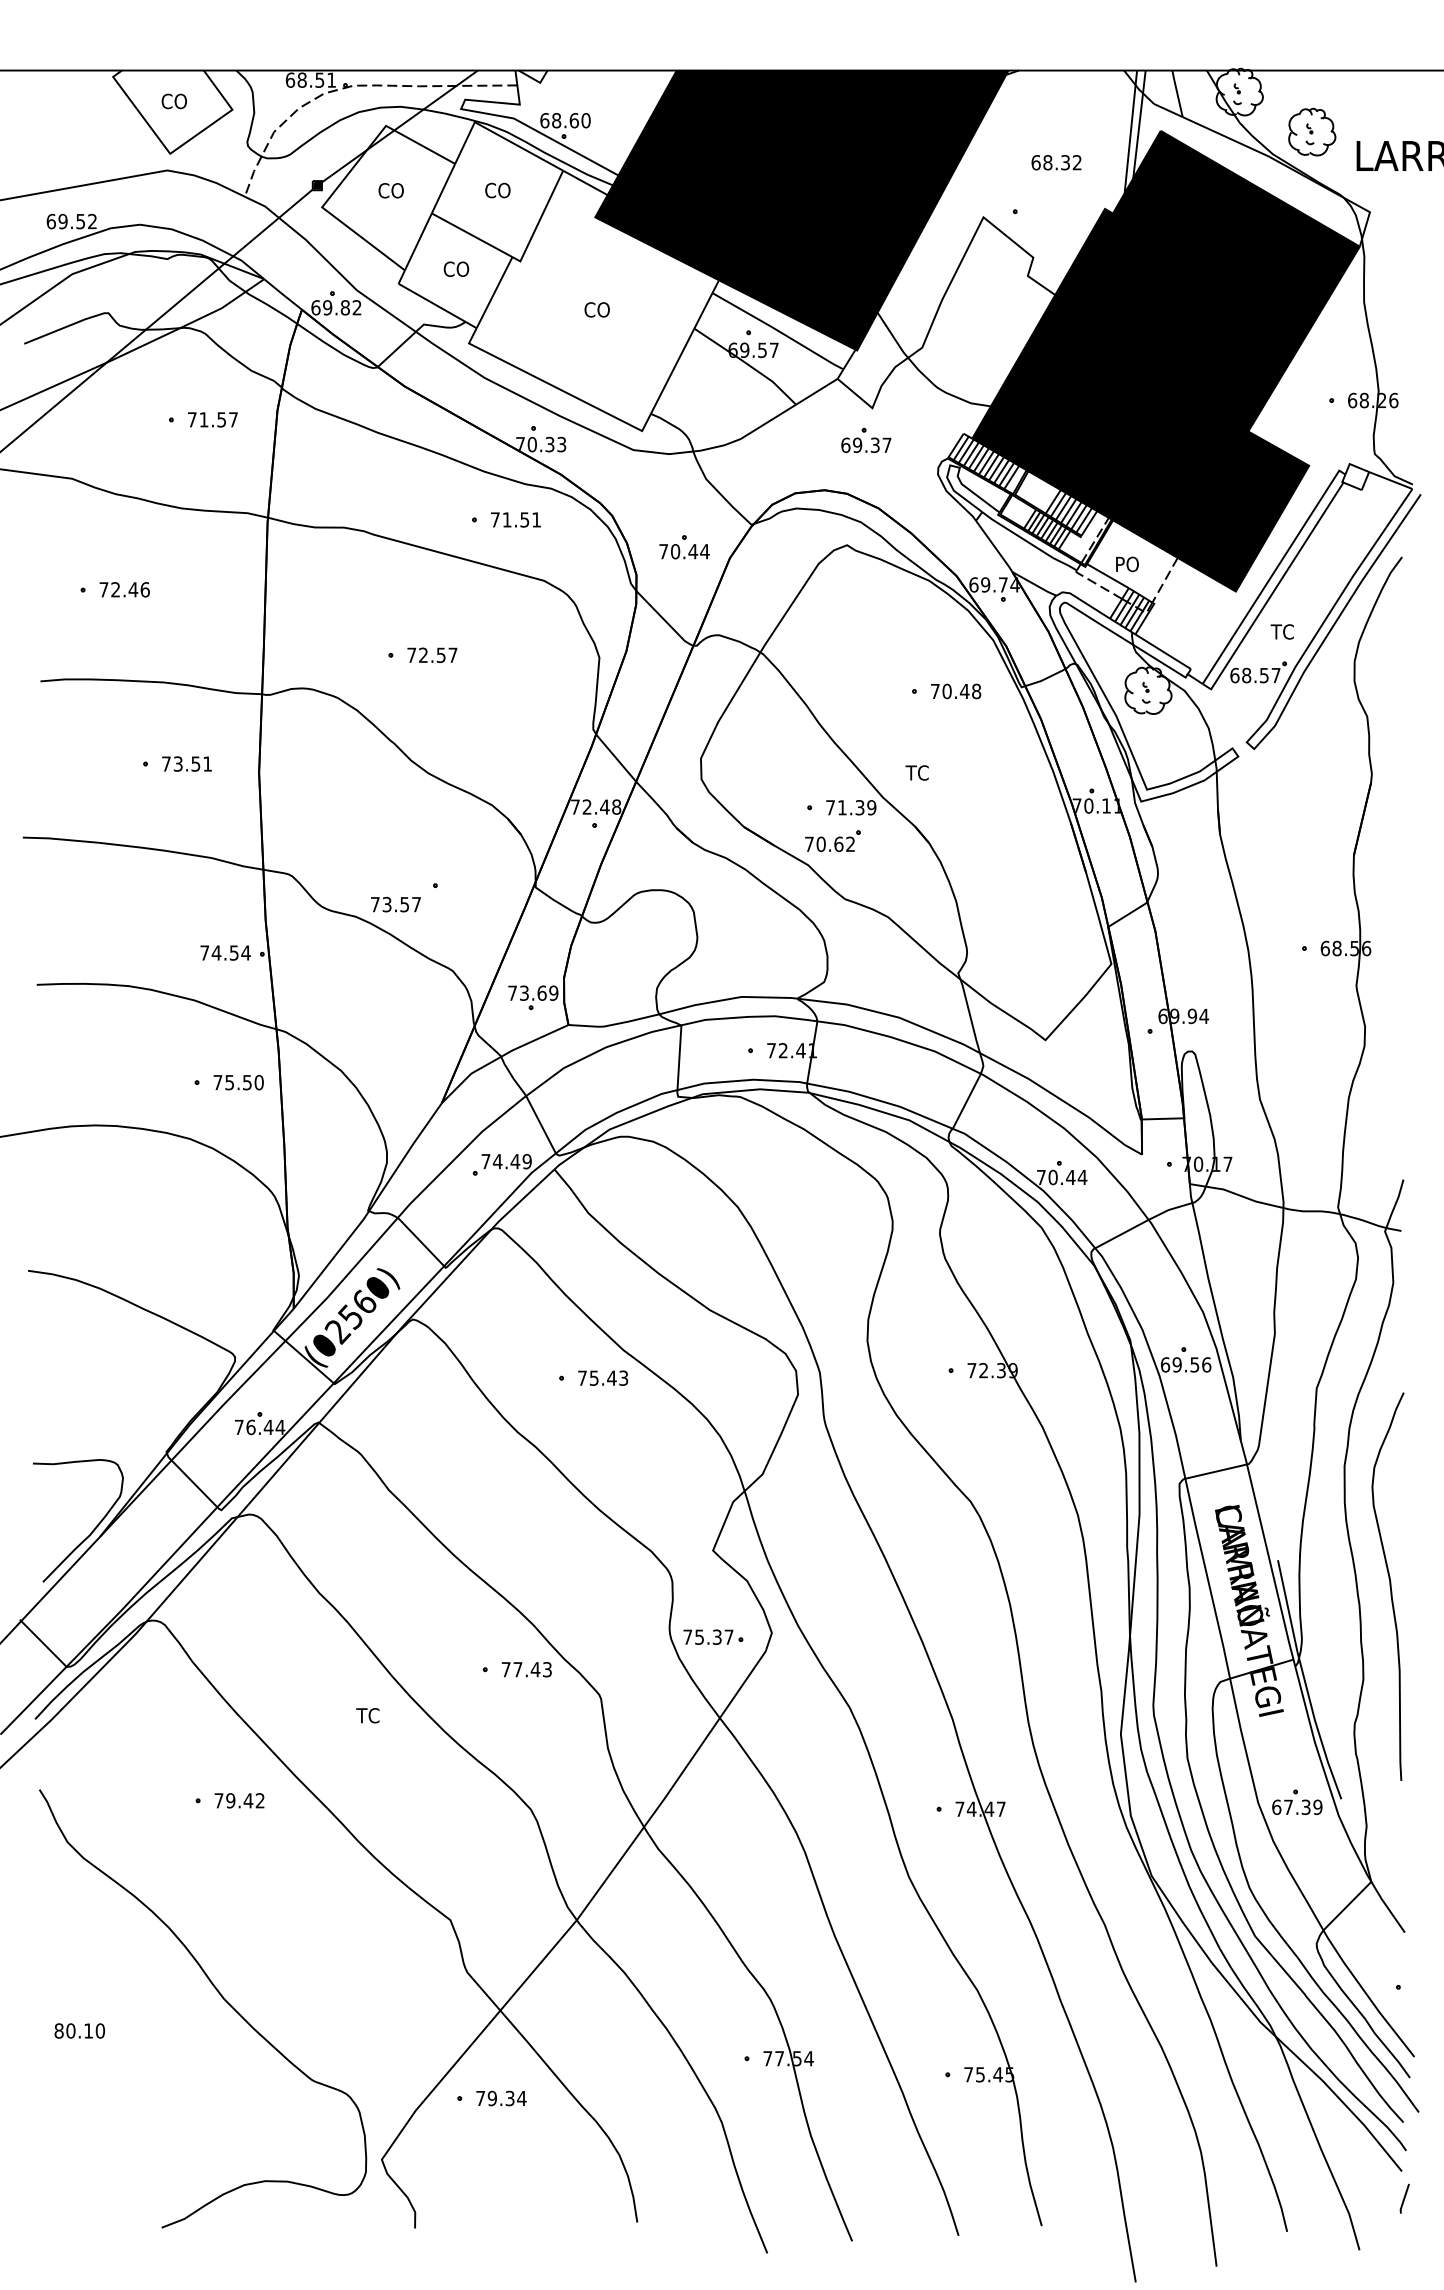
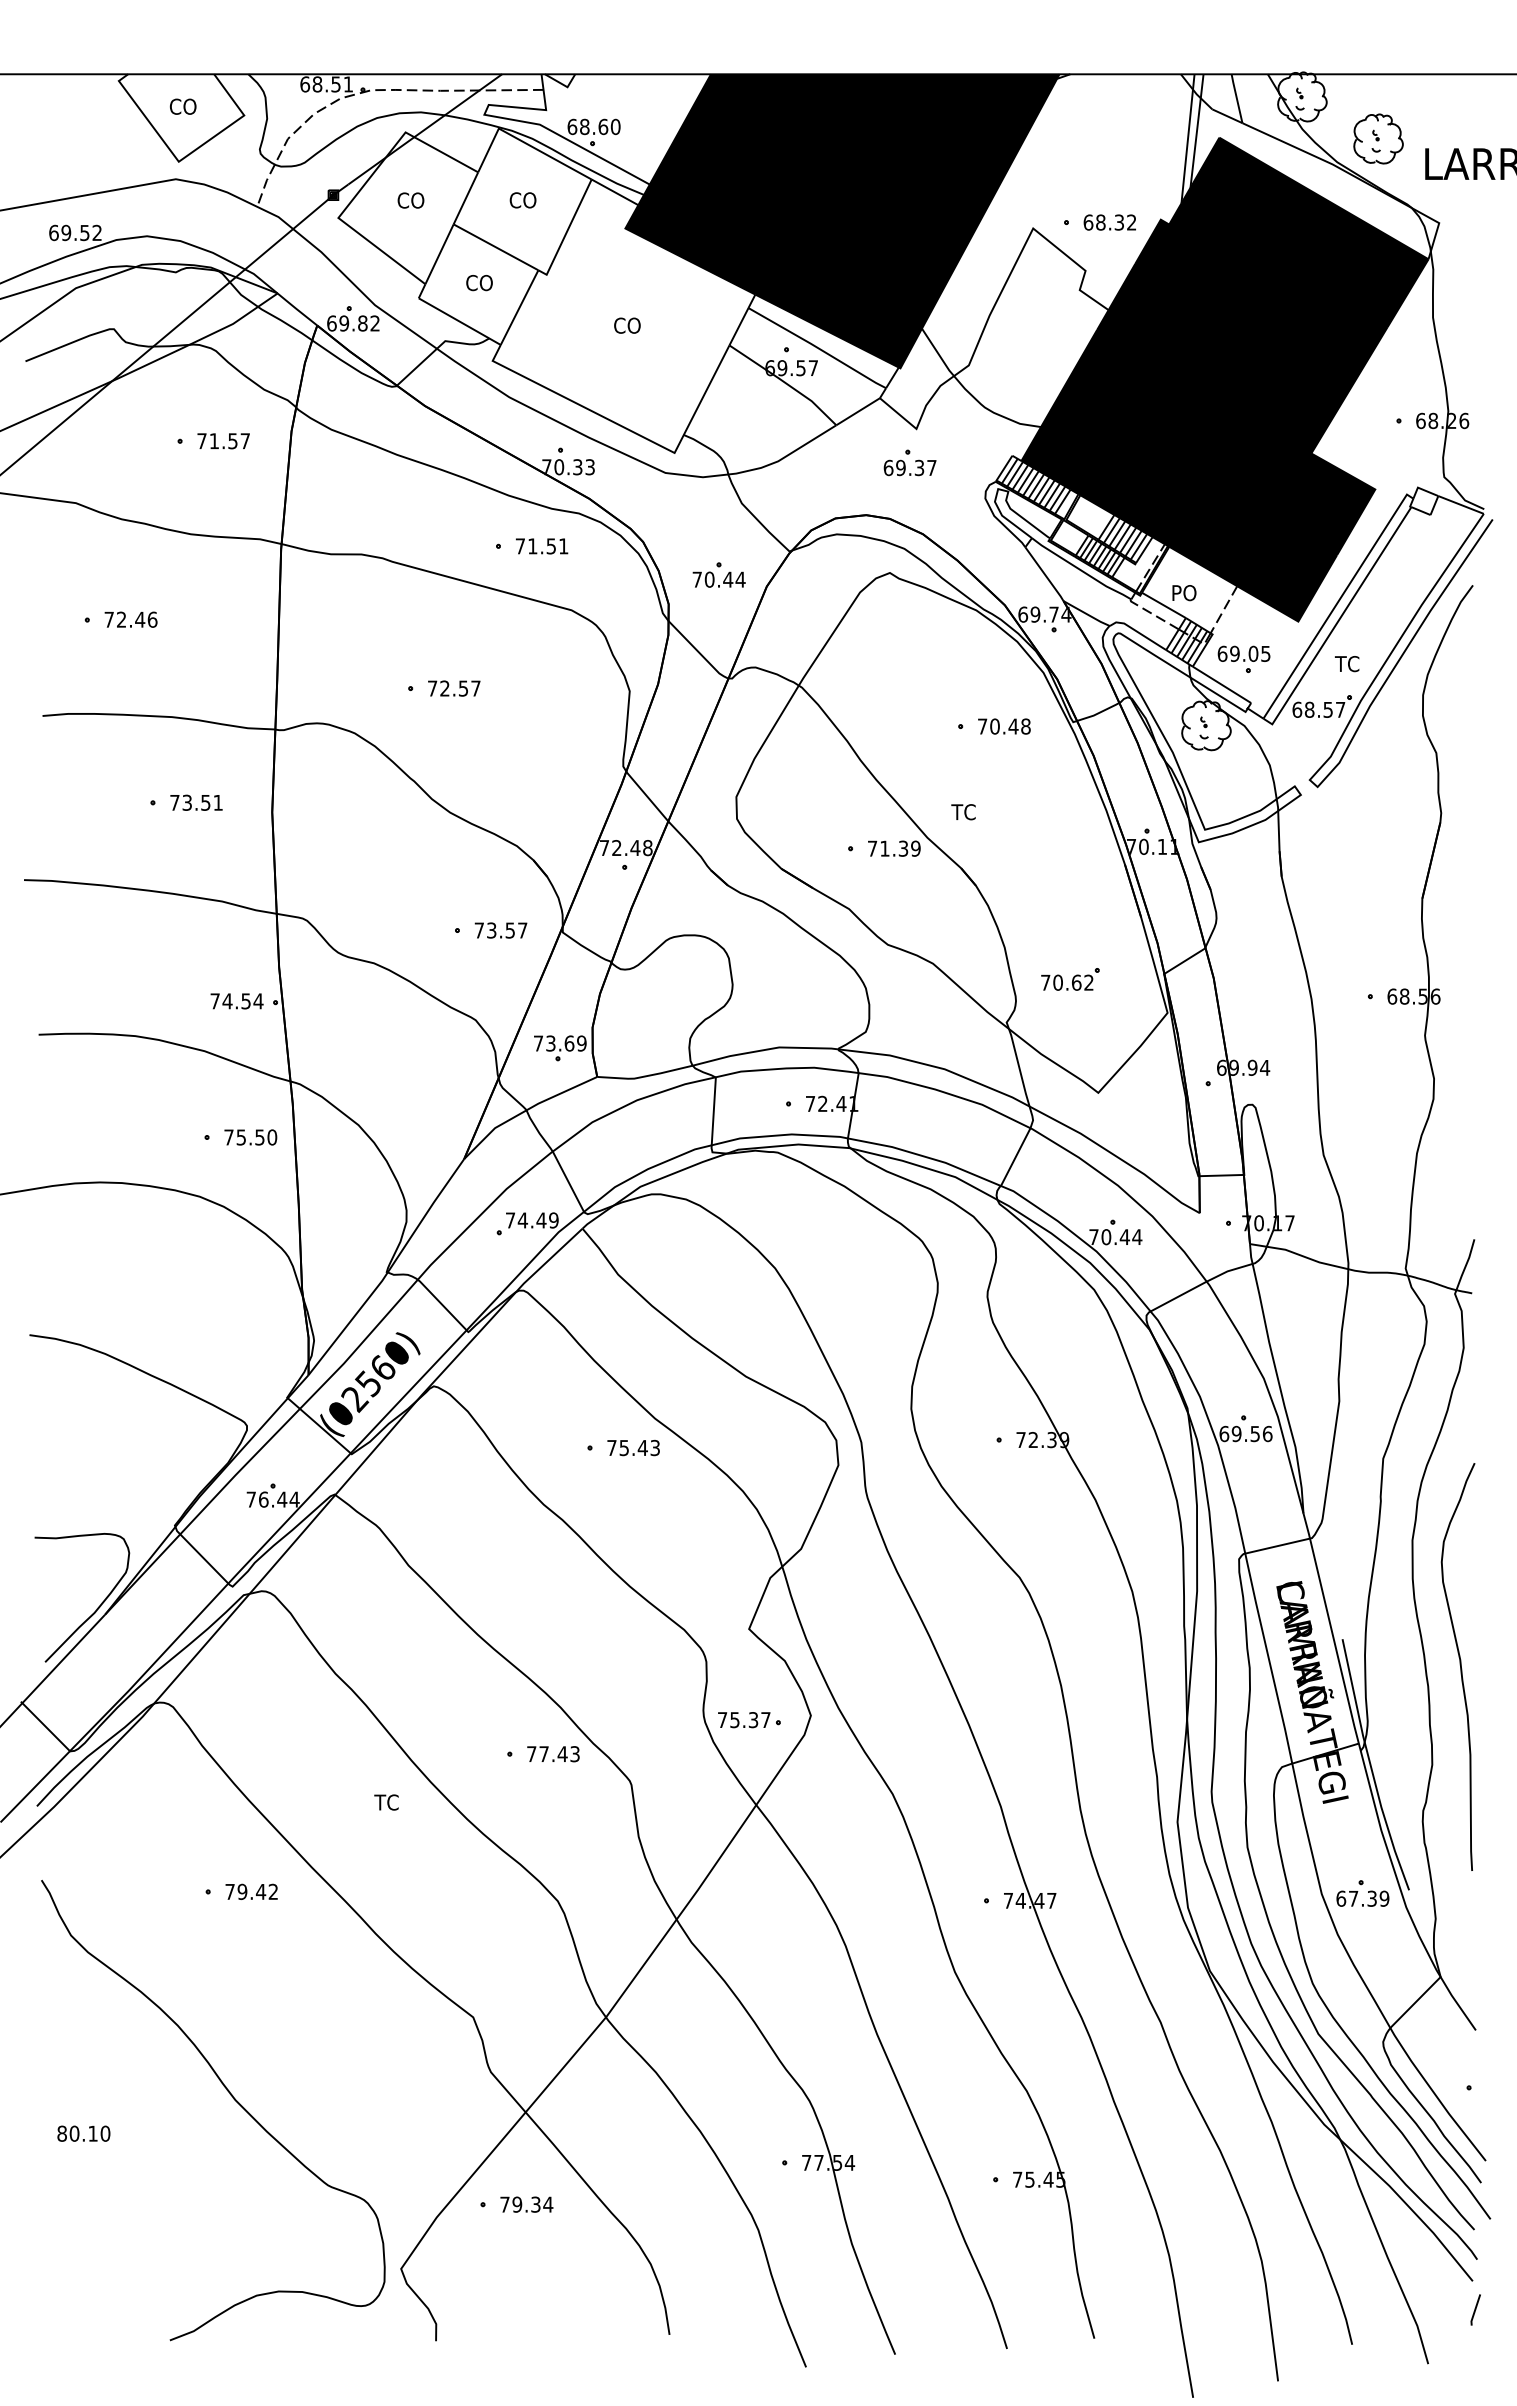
text: (1056, 162) -> (1109, 222), moved
part: (1184, 627) -> (1244, 659), added
part: (832, 840) -> (1069, 978), moved
text: (395, 904) -> (500, 930), moved

